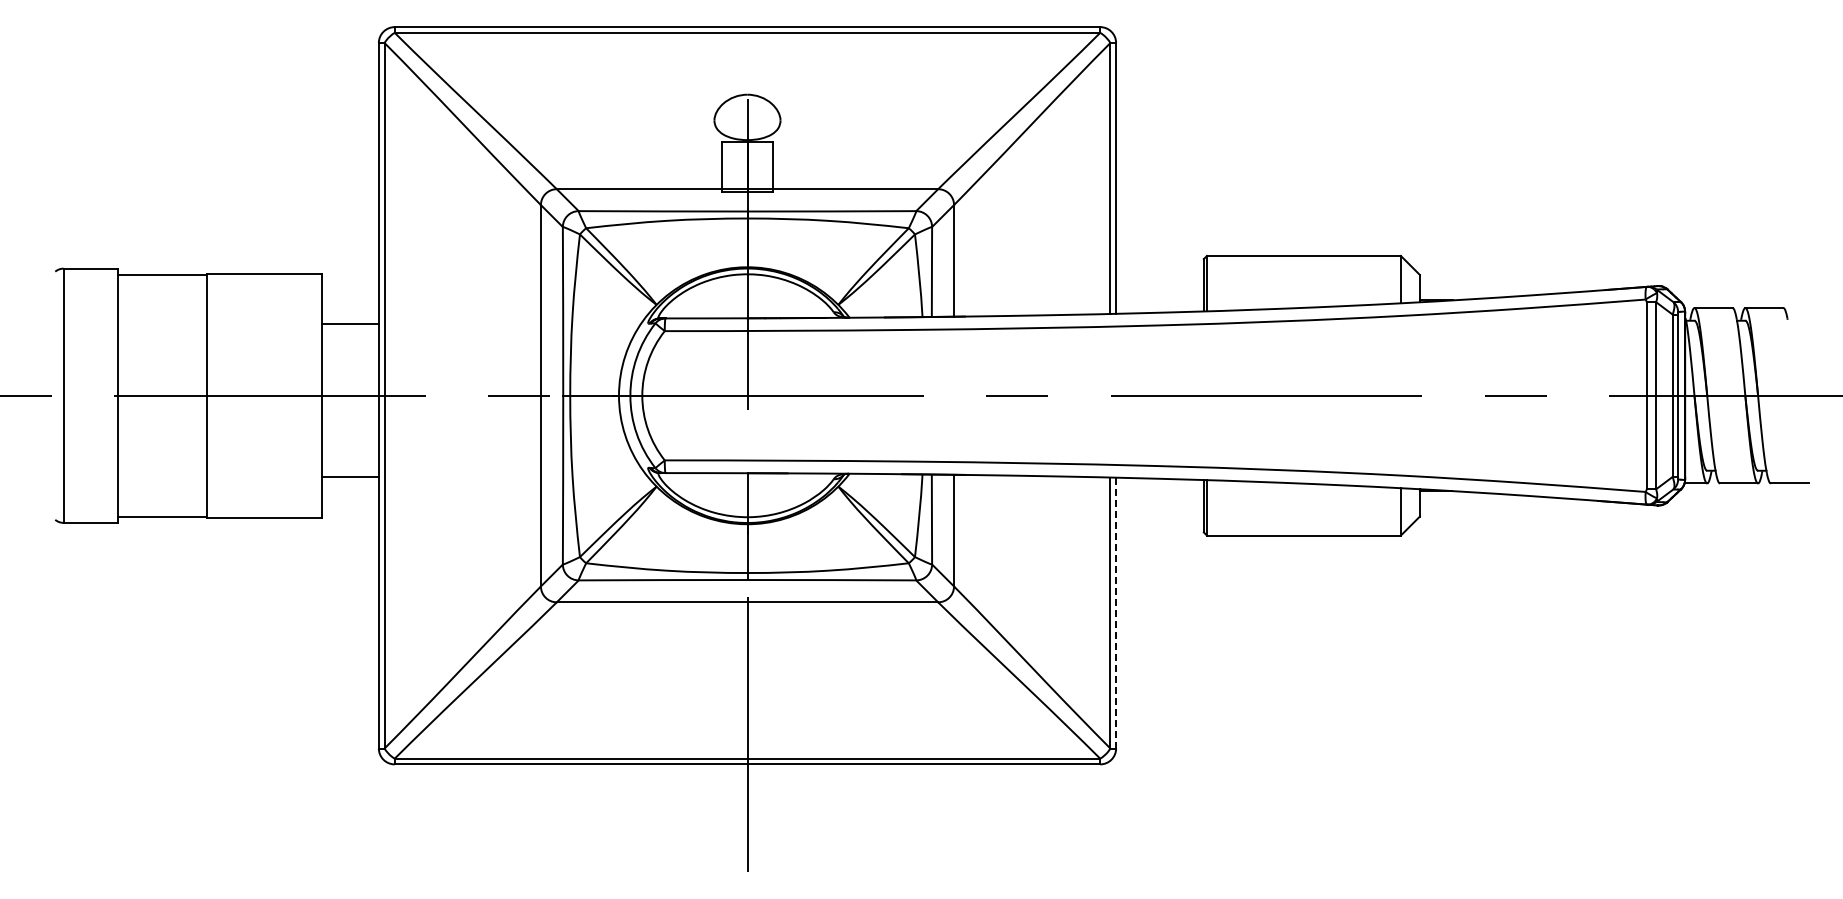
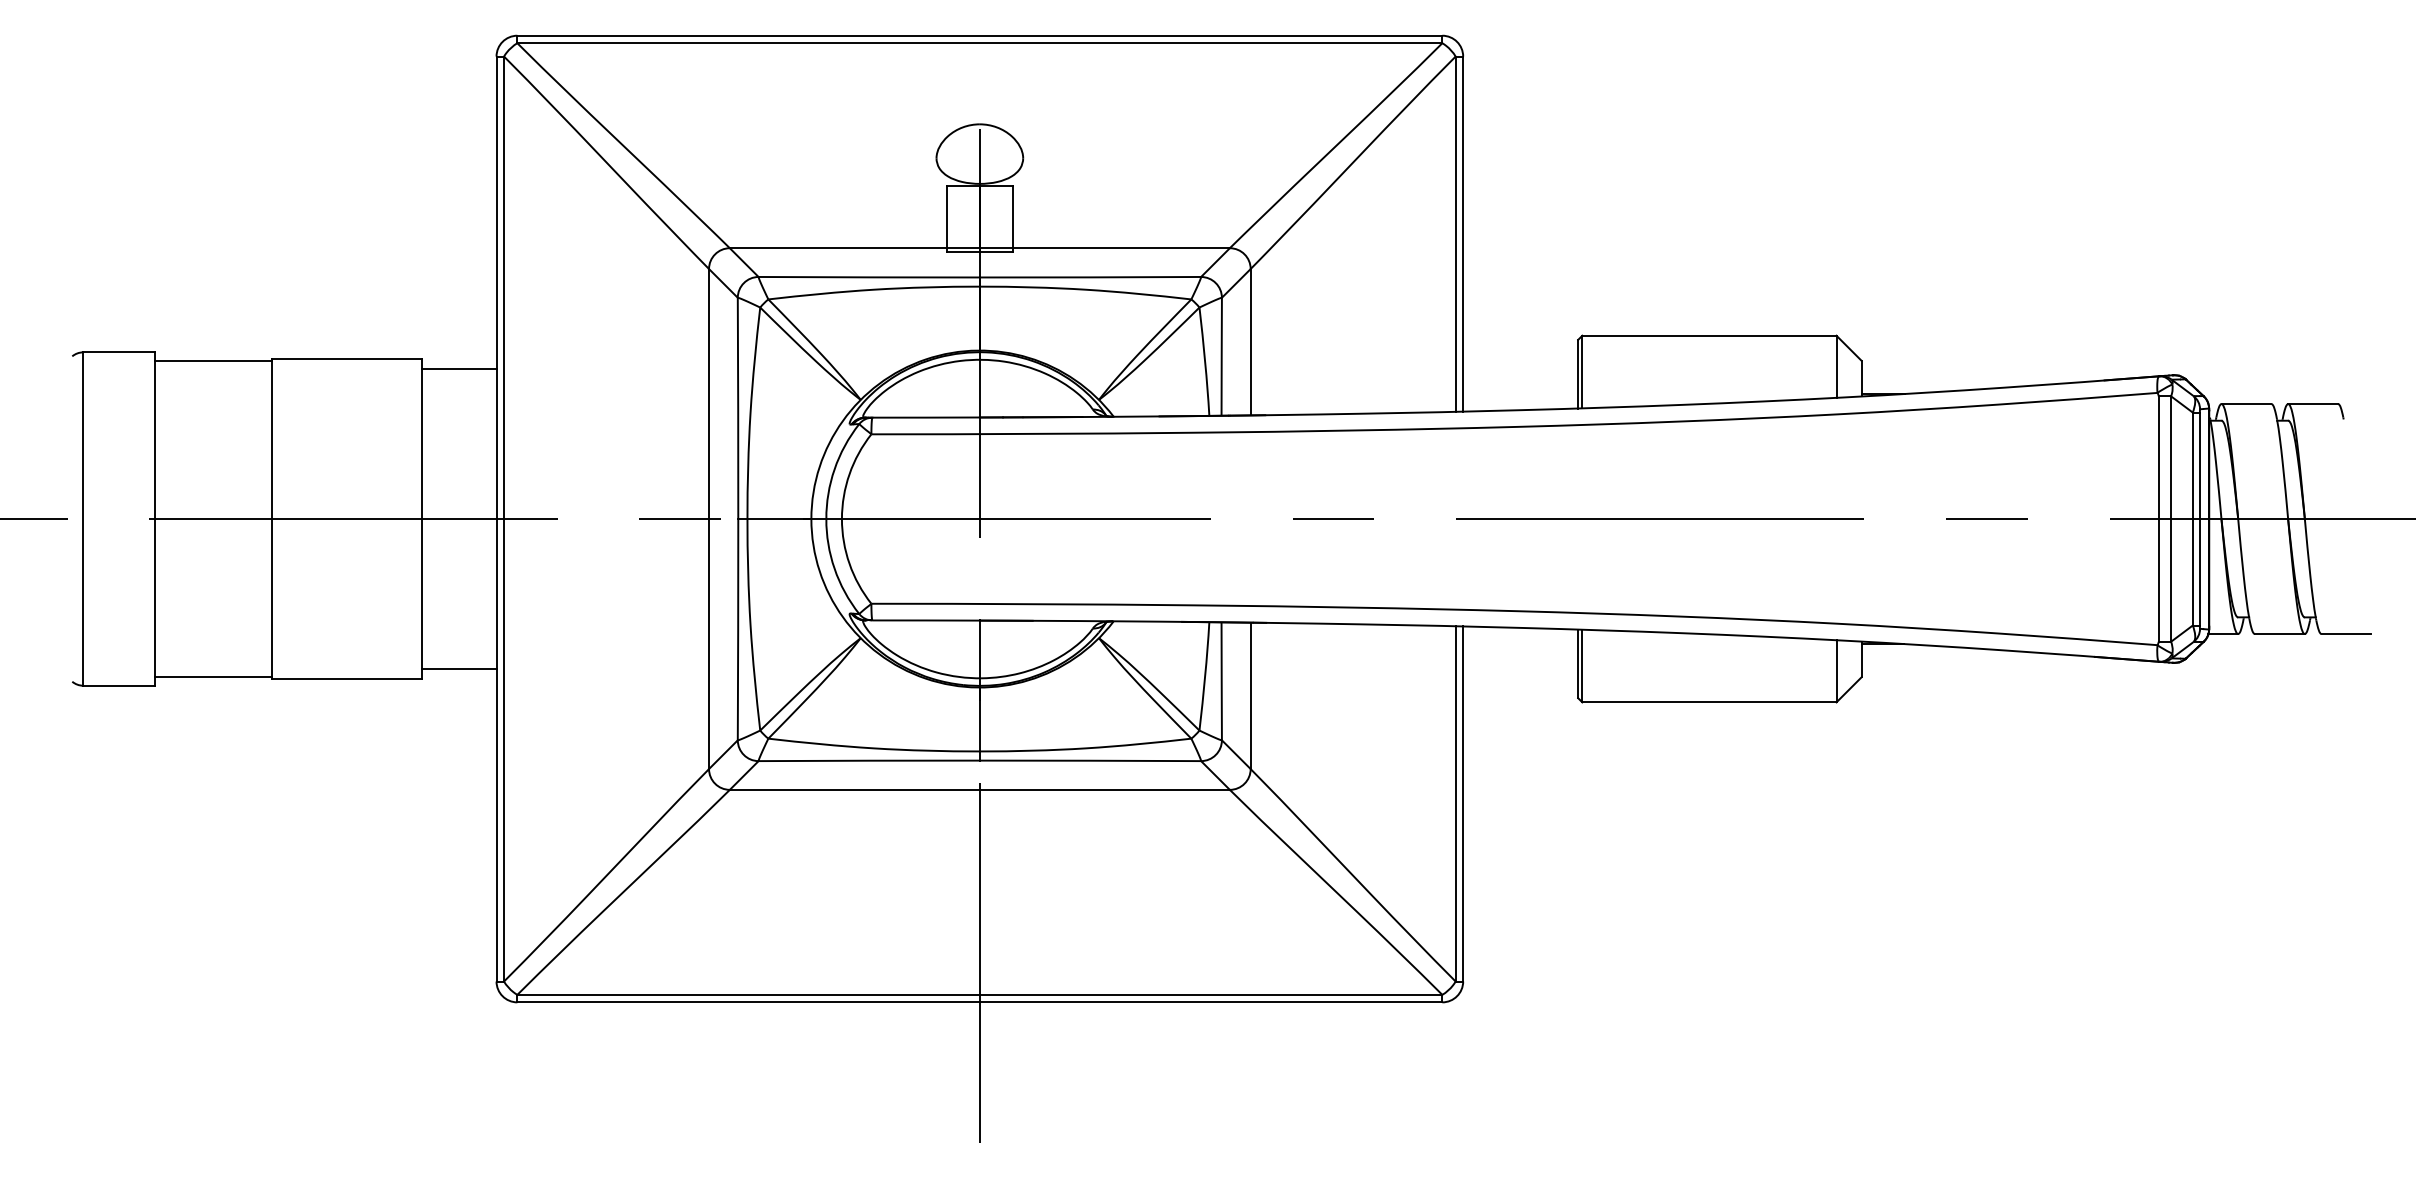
line: (349, 324) -> (458, 369), moved
line: (349, 477) -> (458, 669), moved
line: (1116, 613) -> (1463, 804), dashed -> solid

